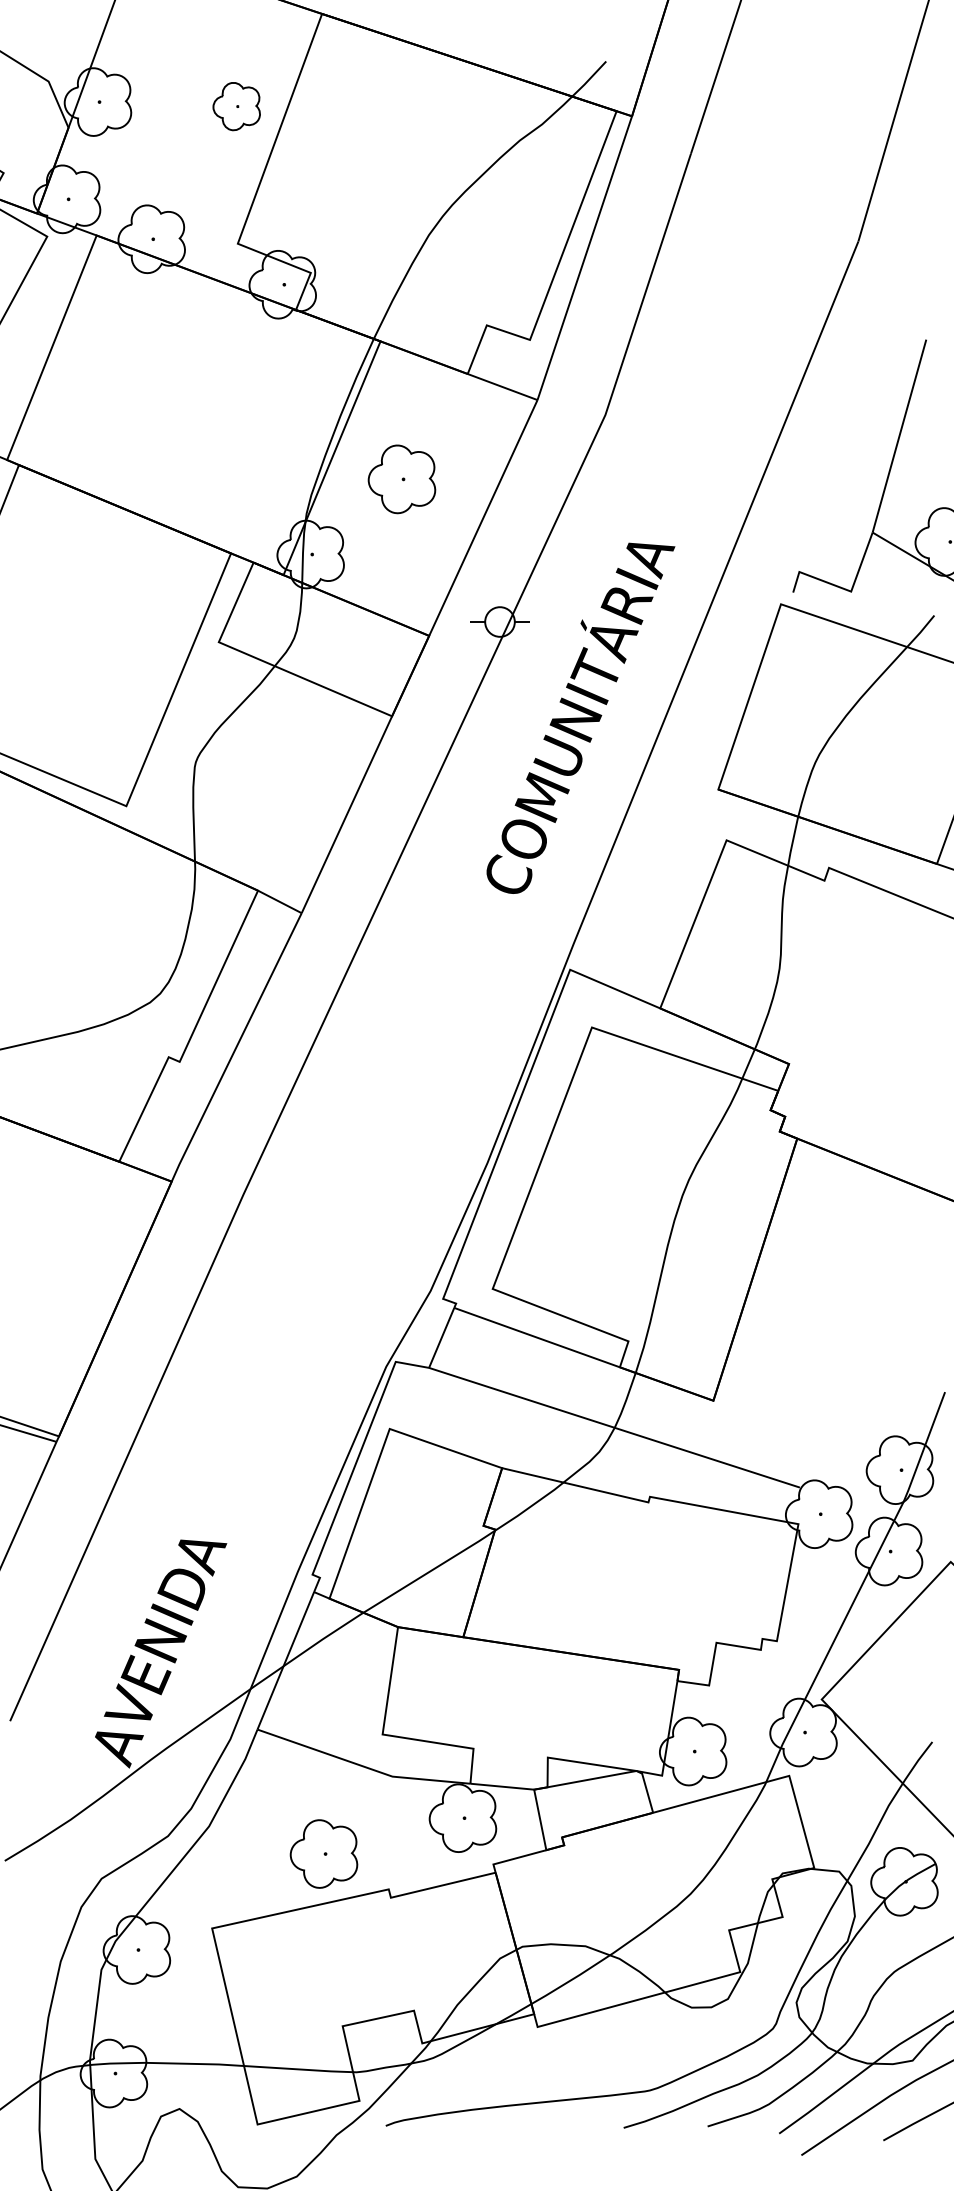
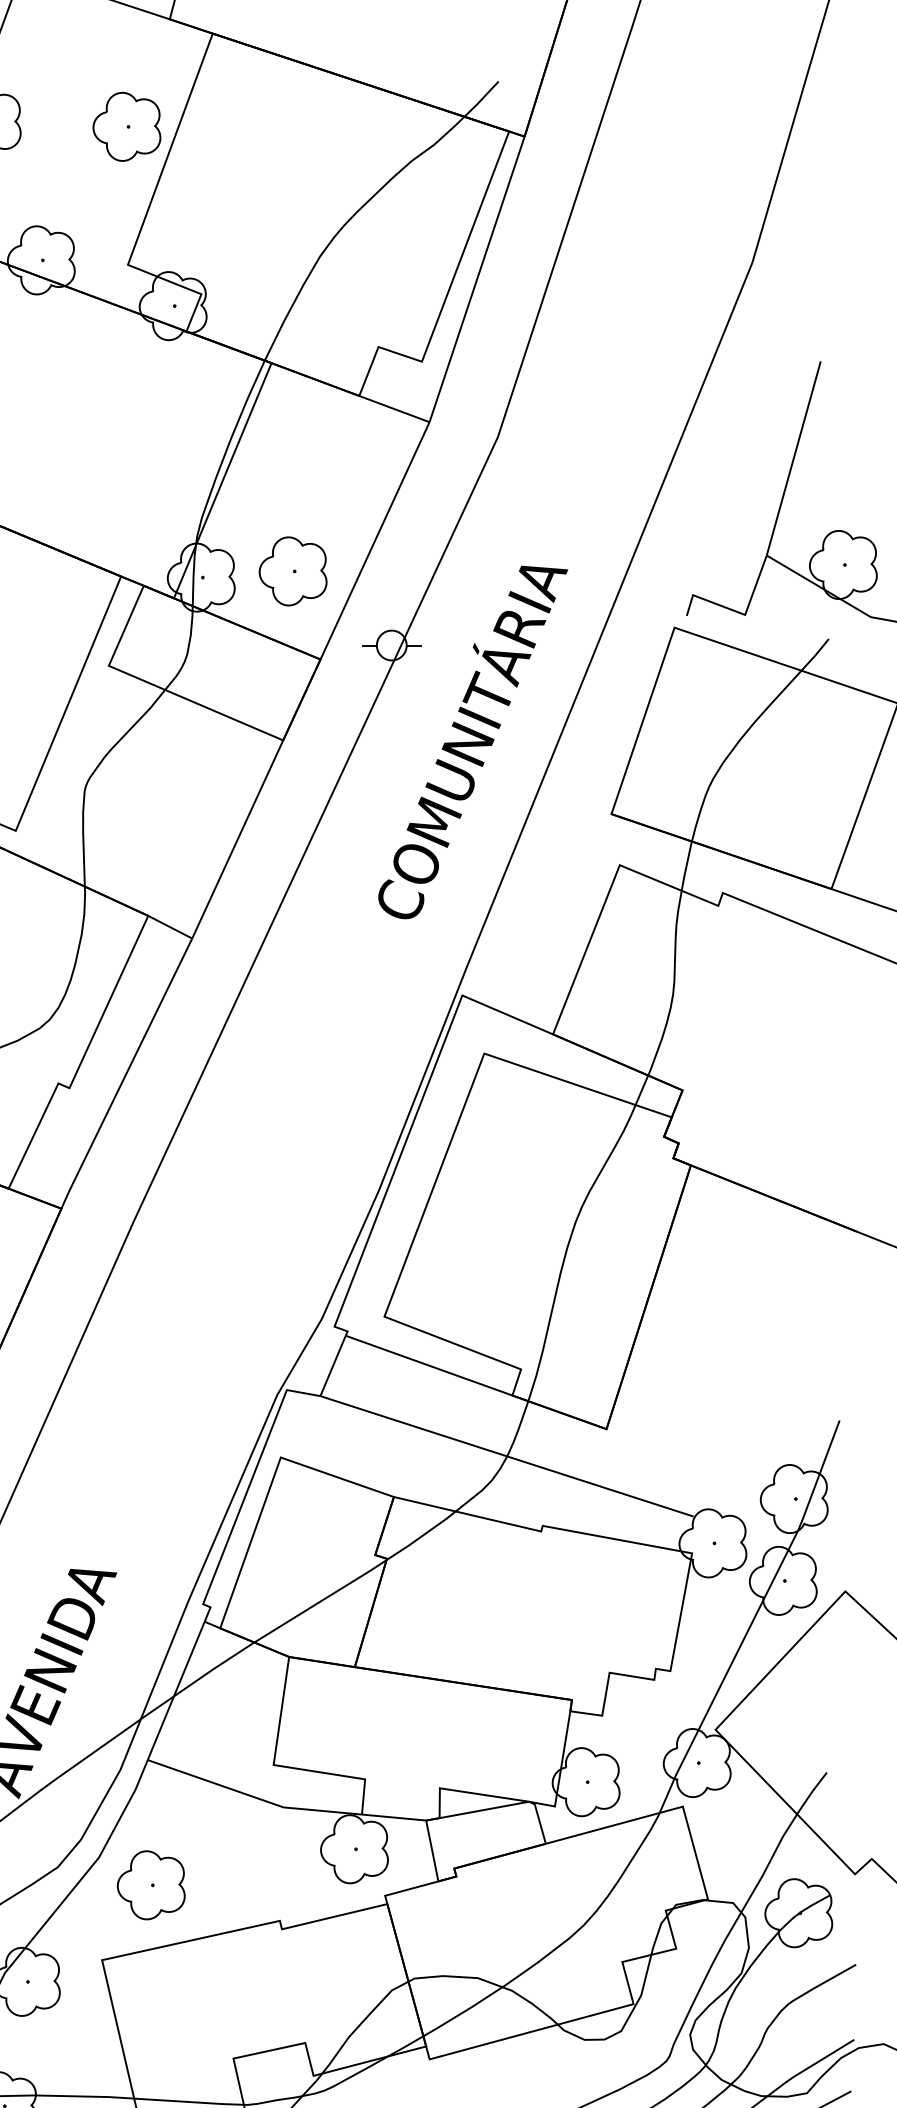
part: (236, 106) -> (126, 126), size x1.43
part: (401, 479) -> (292, 571), moved
part: (323, 1853) -> (150, 1884), moved

